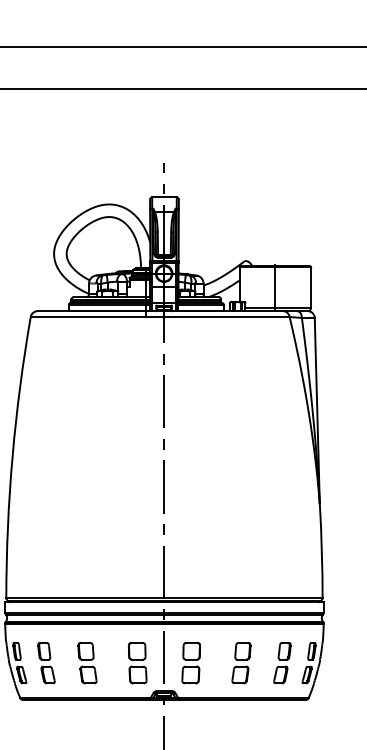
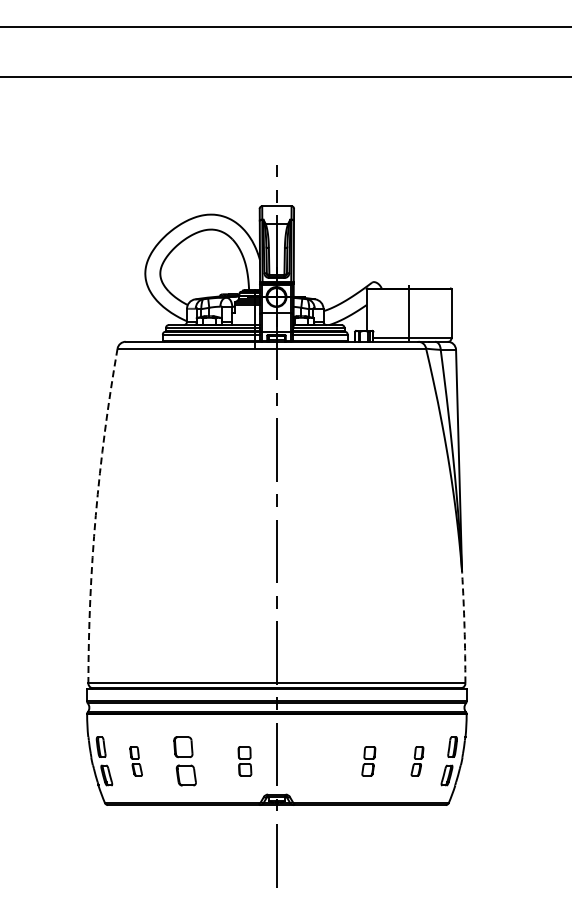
arc: (12, 456) -> (95, 515), solid -> dashed
arc: (321, 550) -> (464, 627), solid -> dashed
part: (45, 663) -> (135, 761), size x0.6
part: (137, 663) -> (244, 761), size x0.6
part: (190, 663) -> (308, 761), removed
part: (241, 663) -> (368, 761), size x0.6
part: (282, 663) -> (417, 761), size x0.6

